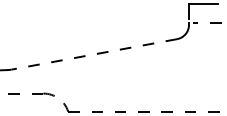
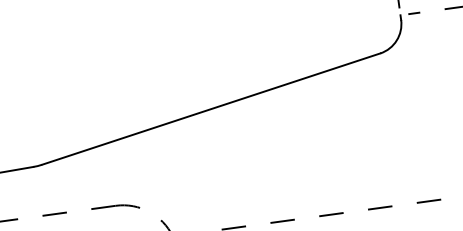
line: (93, 54) -> (209, 109), dashed -> solid

